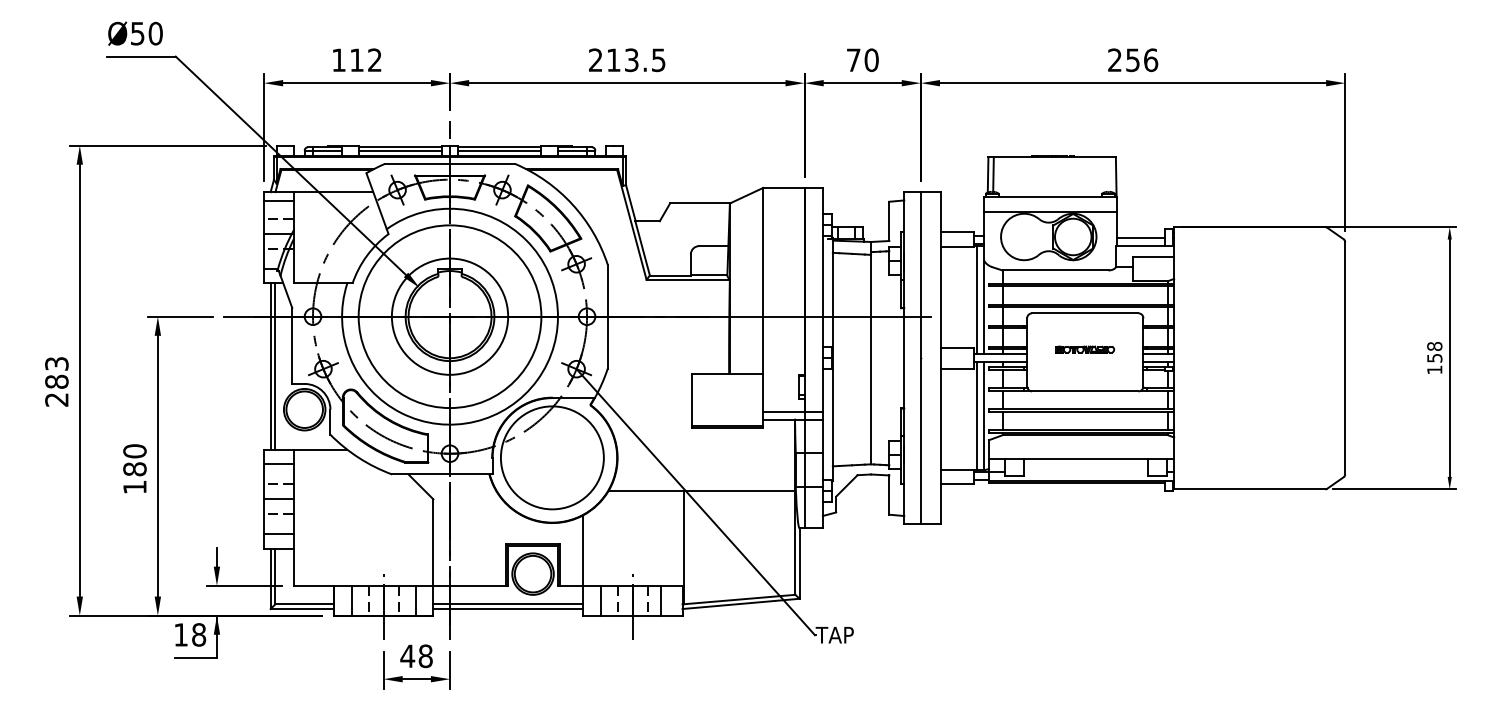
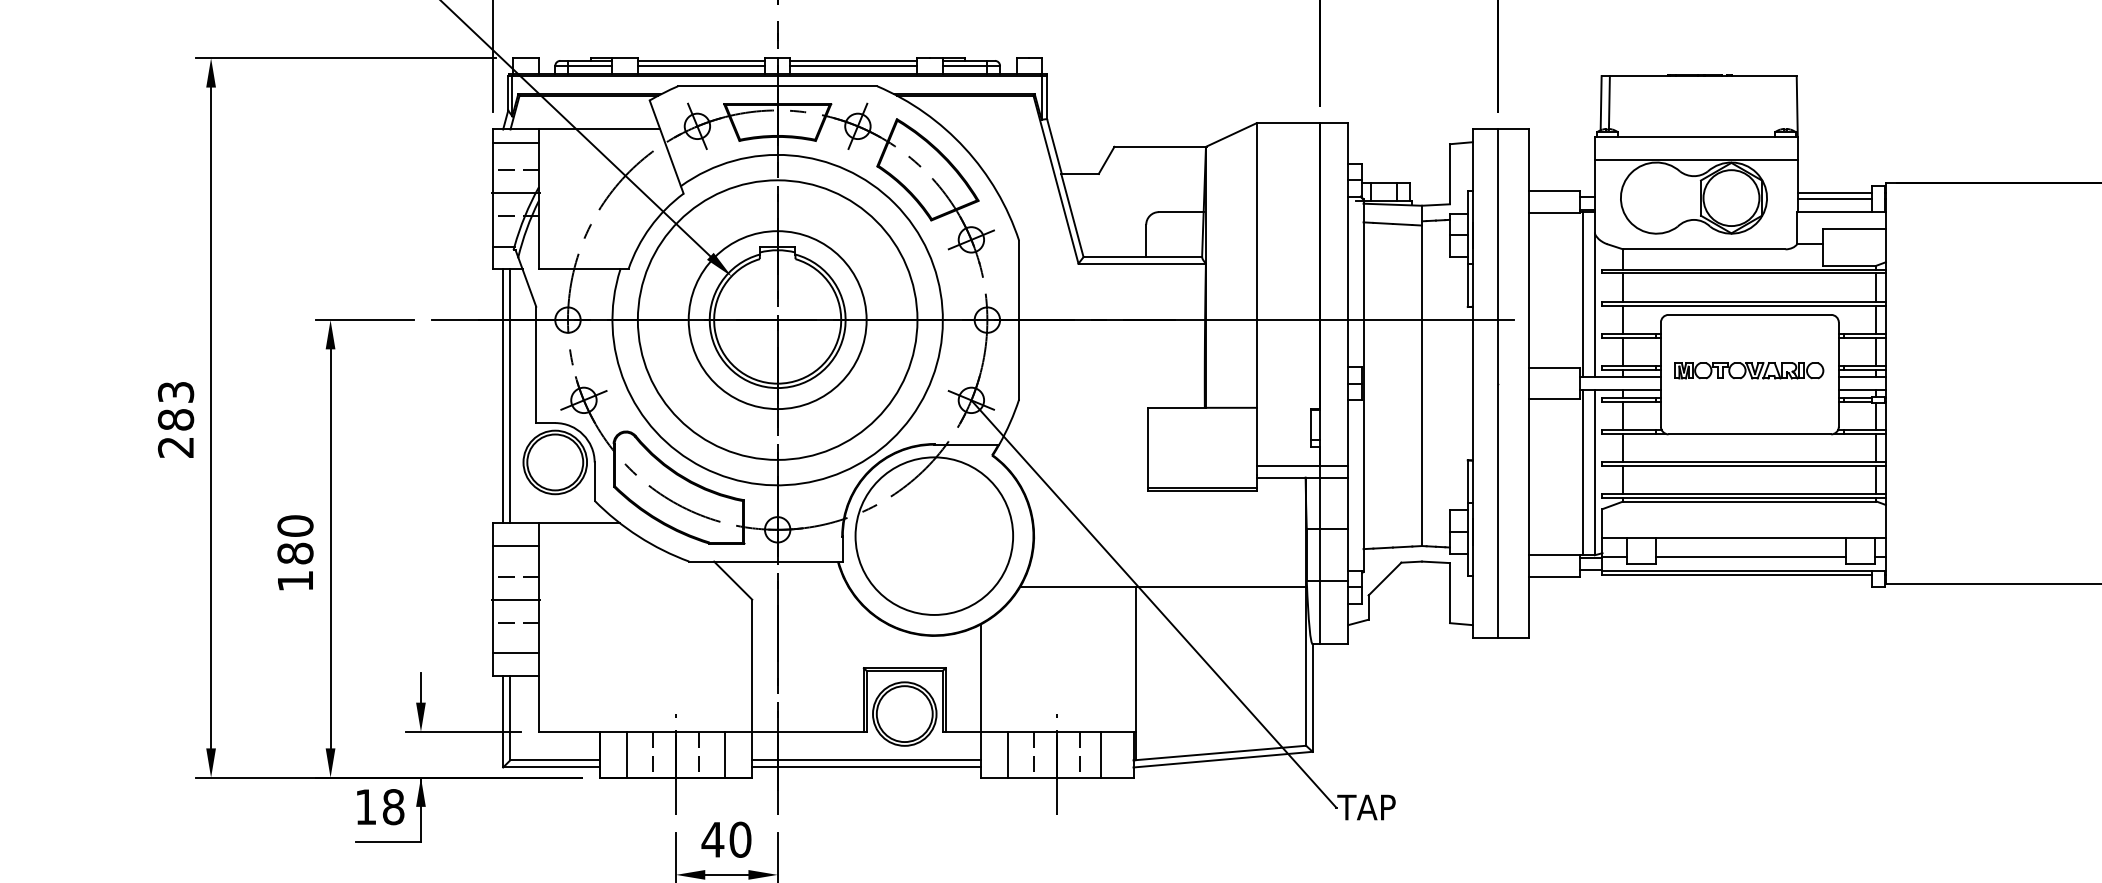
line: (1140, 233) -> (1834, 192), added
part: (1085, 349) -> (1750, 370), size x1.67
line: (1086, 471) -> (1751, 557), added
text: (425, 655) -> (740, 838), 48 -> 40

